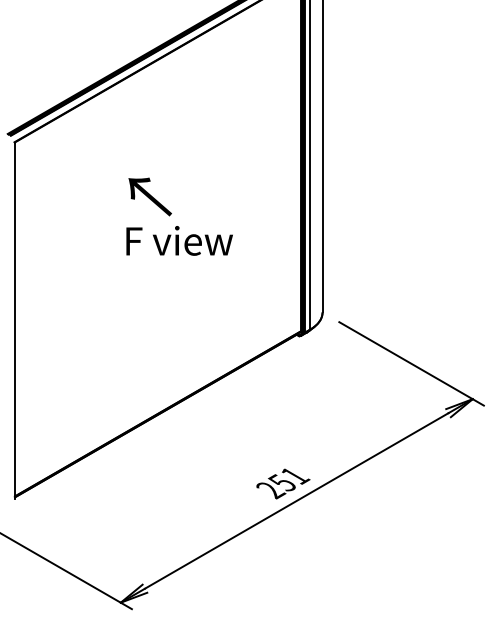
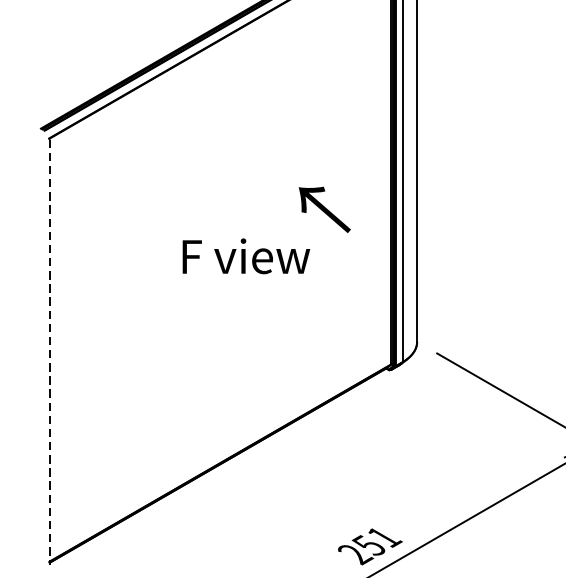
text: (149, 196) -> (323, 209), moved
line: (15, 321) -> (50, 352), solid -> dashed

